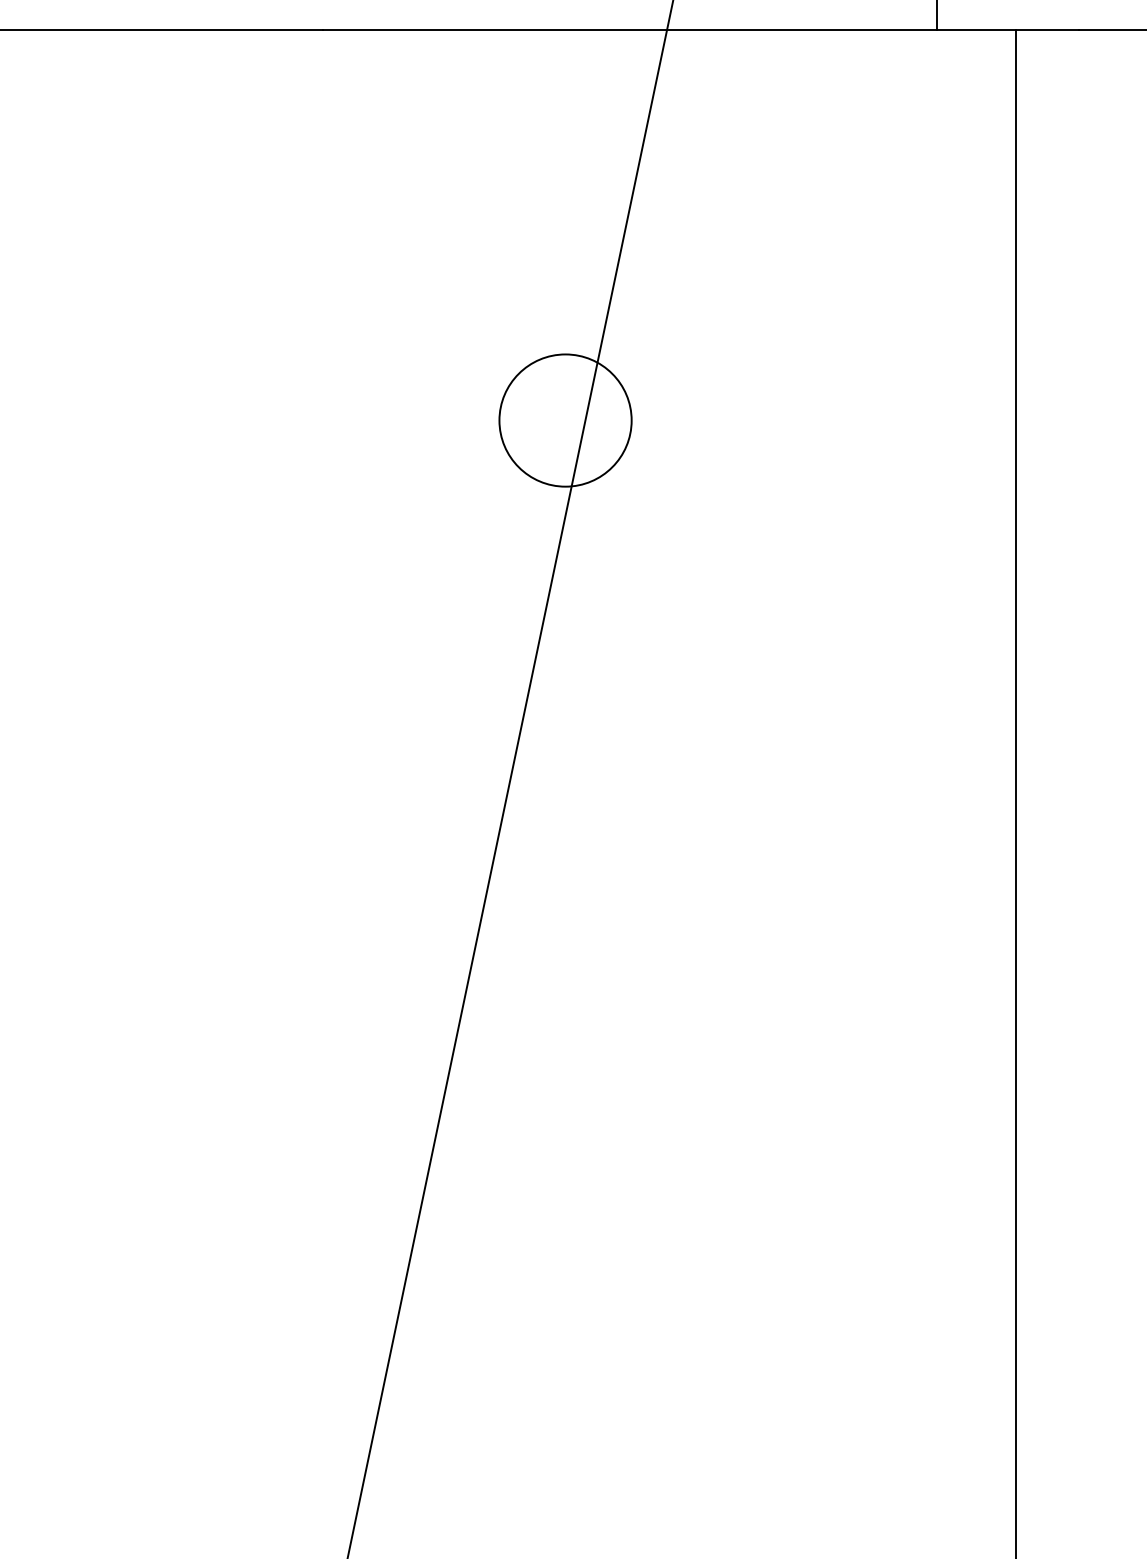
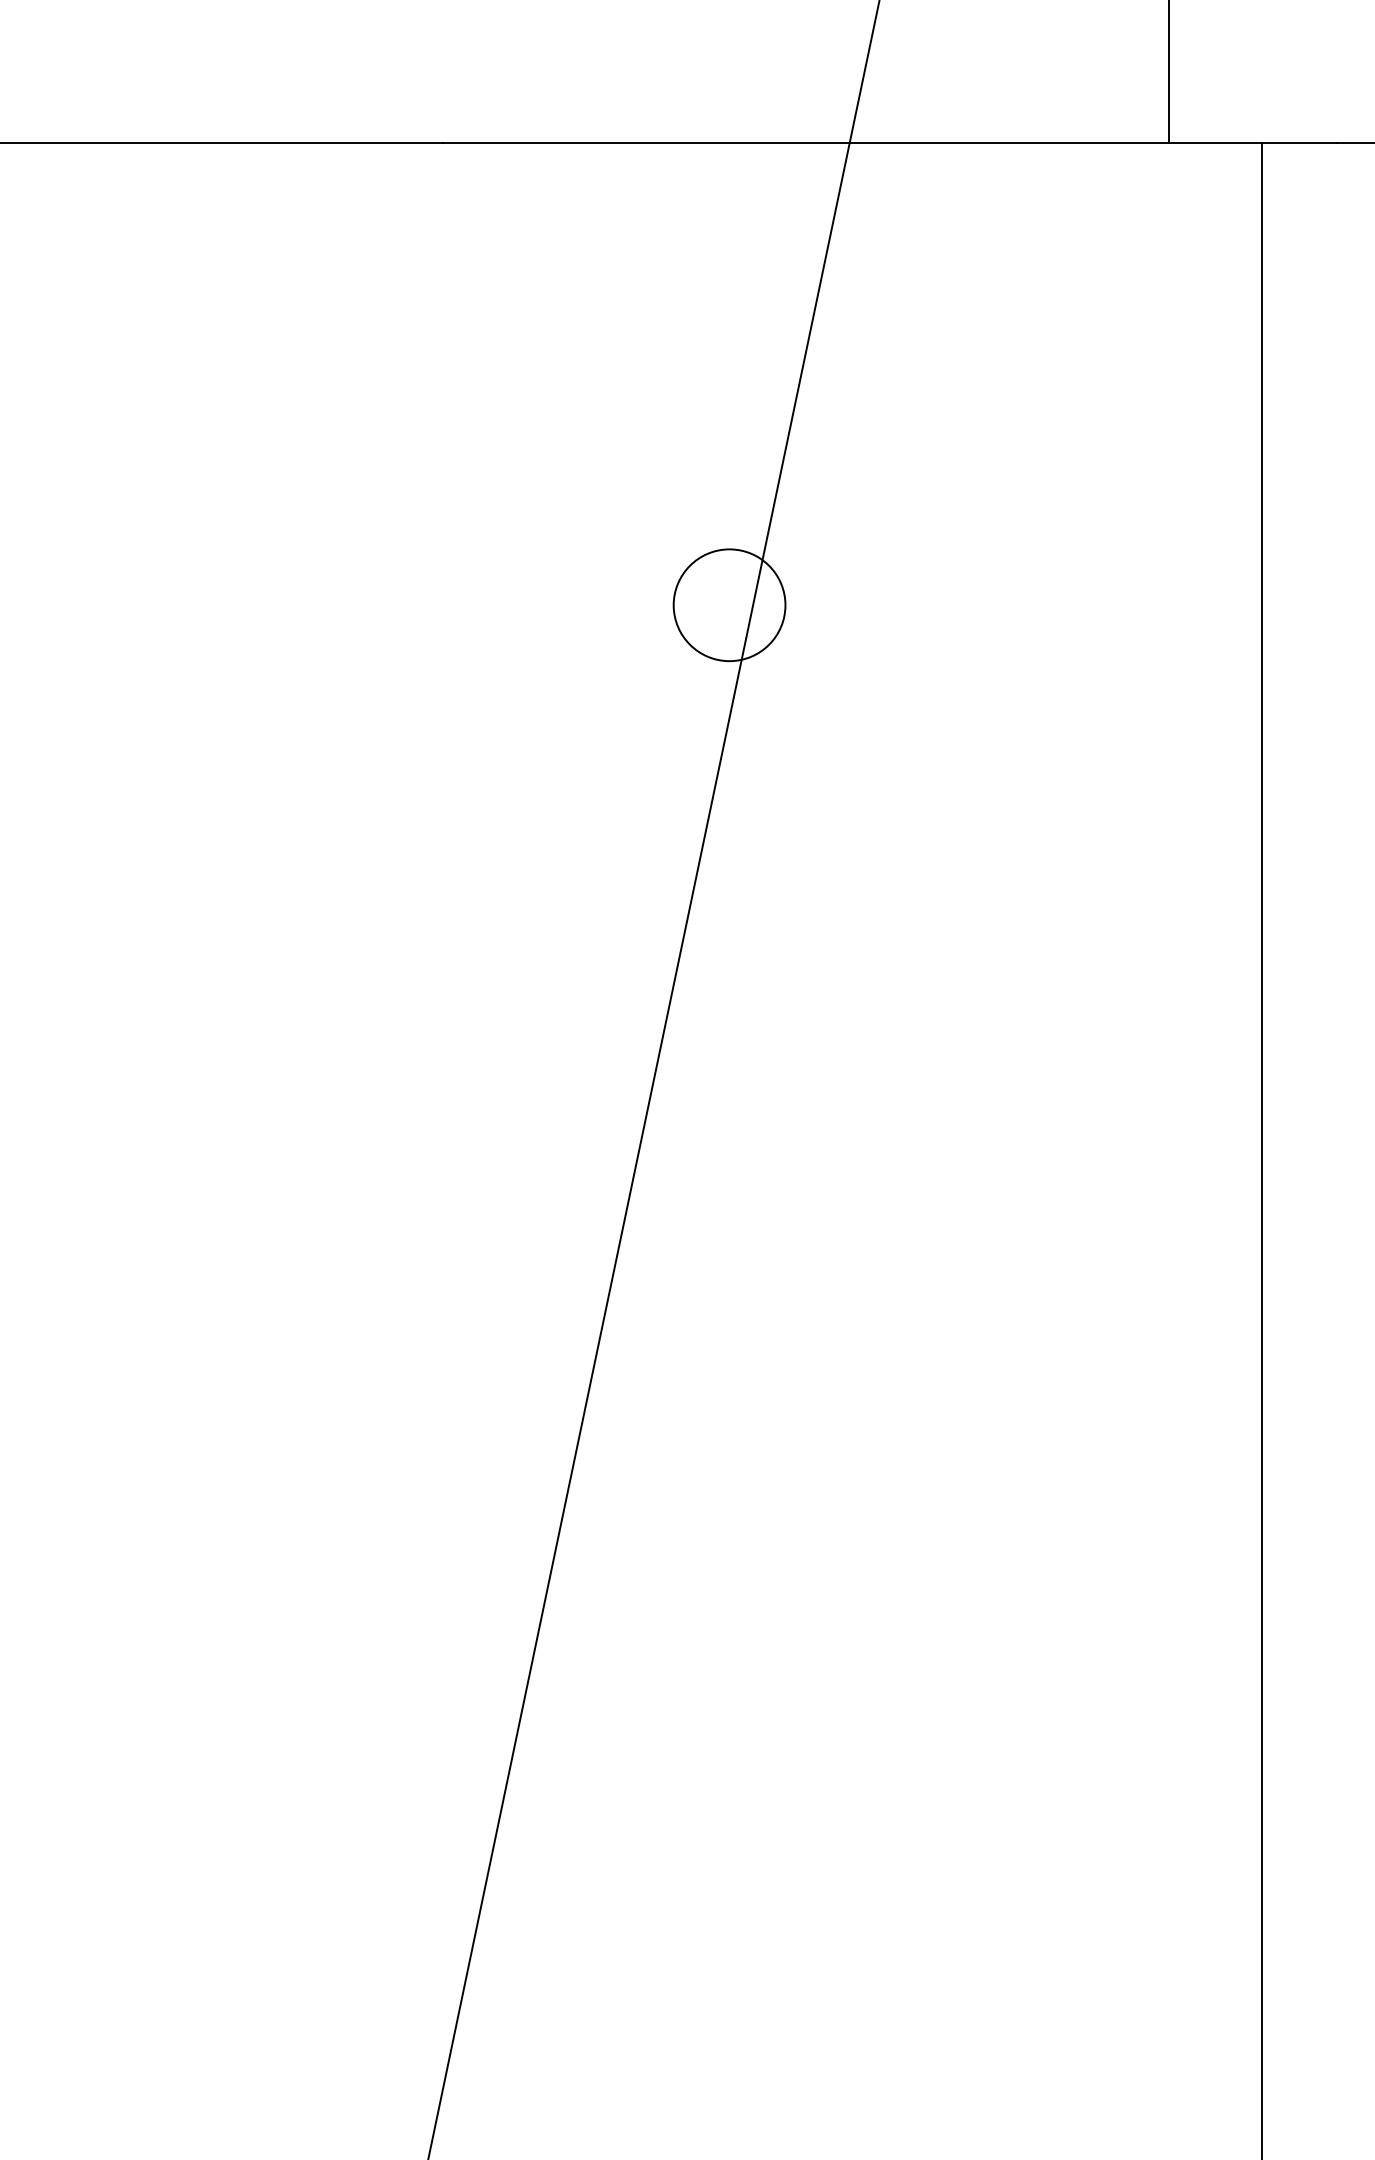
circle: (565, 420) -> (729, 605), size x0.71

